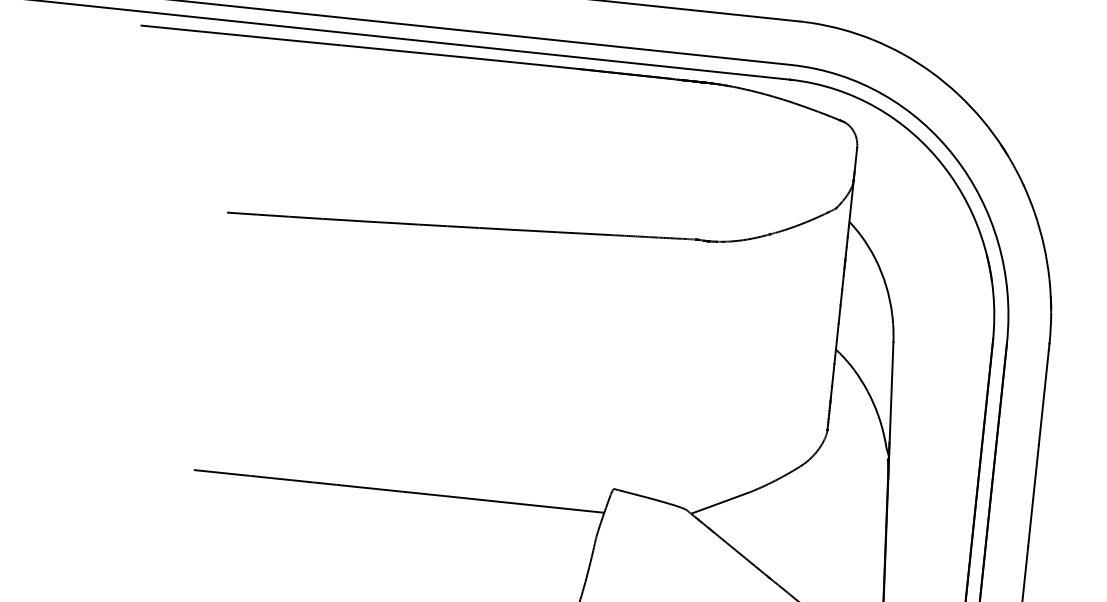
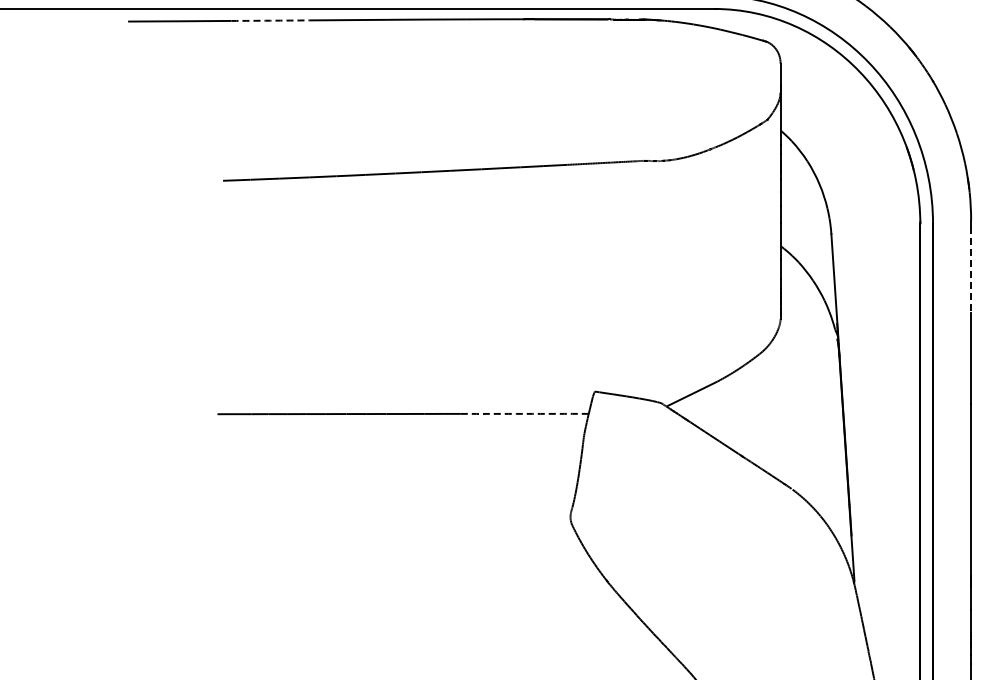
arc: (298, 40) -> (270, 20), solid -> dashed
line: (1044, 397) -> (971, 269), solid -> dashed
arc: (533, 504) -> (524, 413), solid -> dashed

